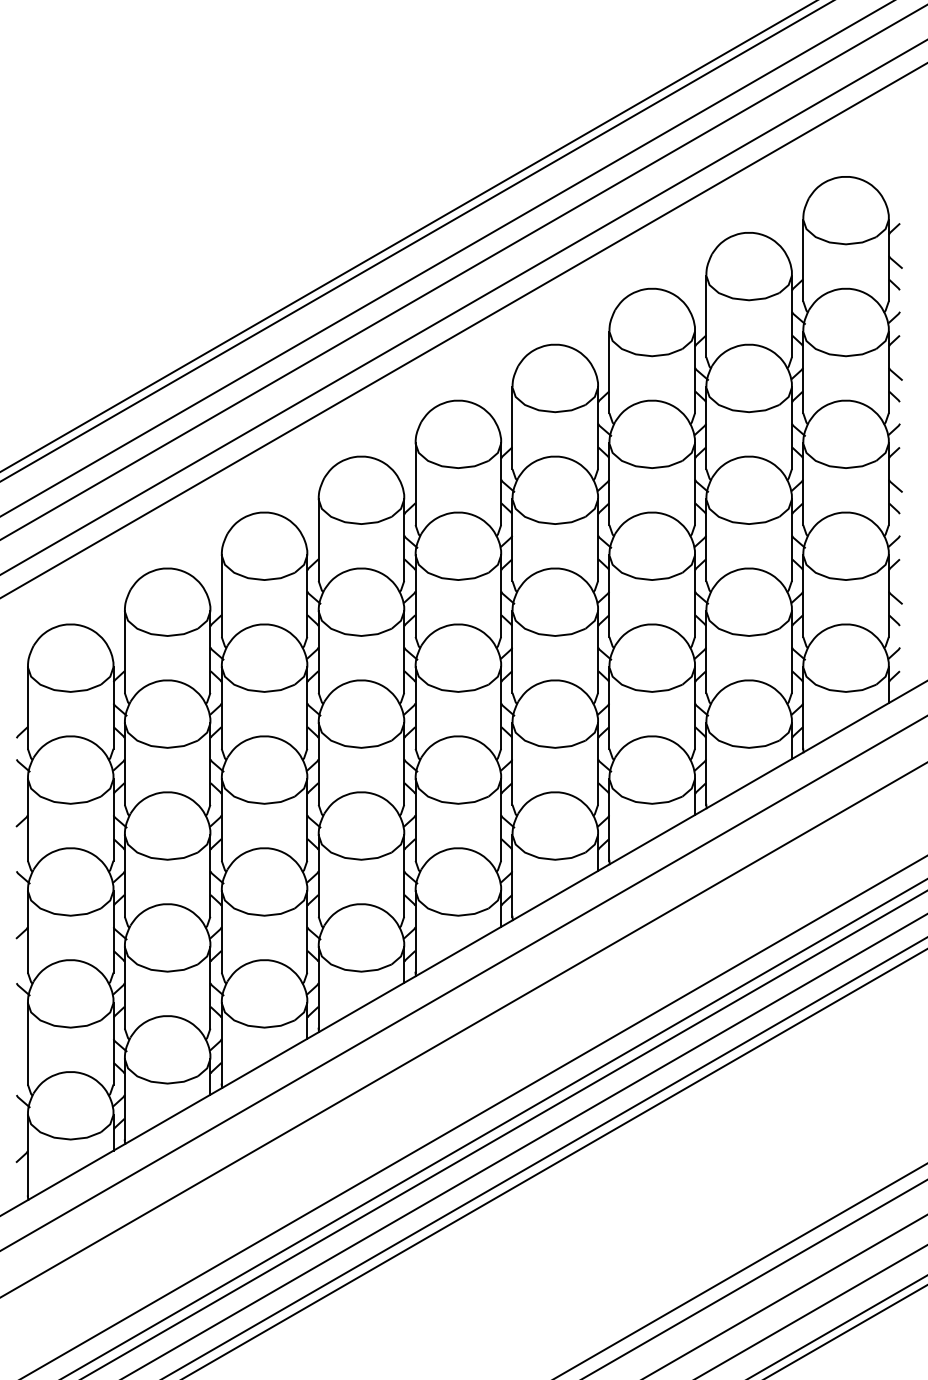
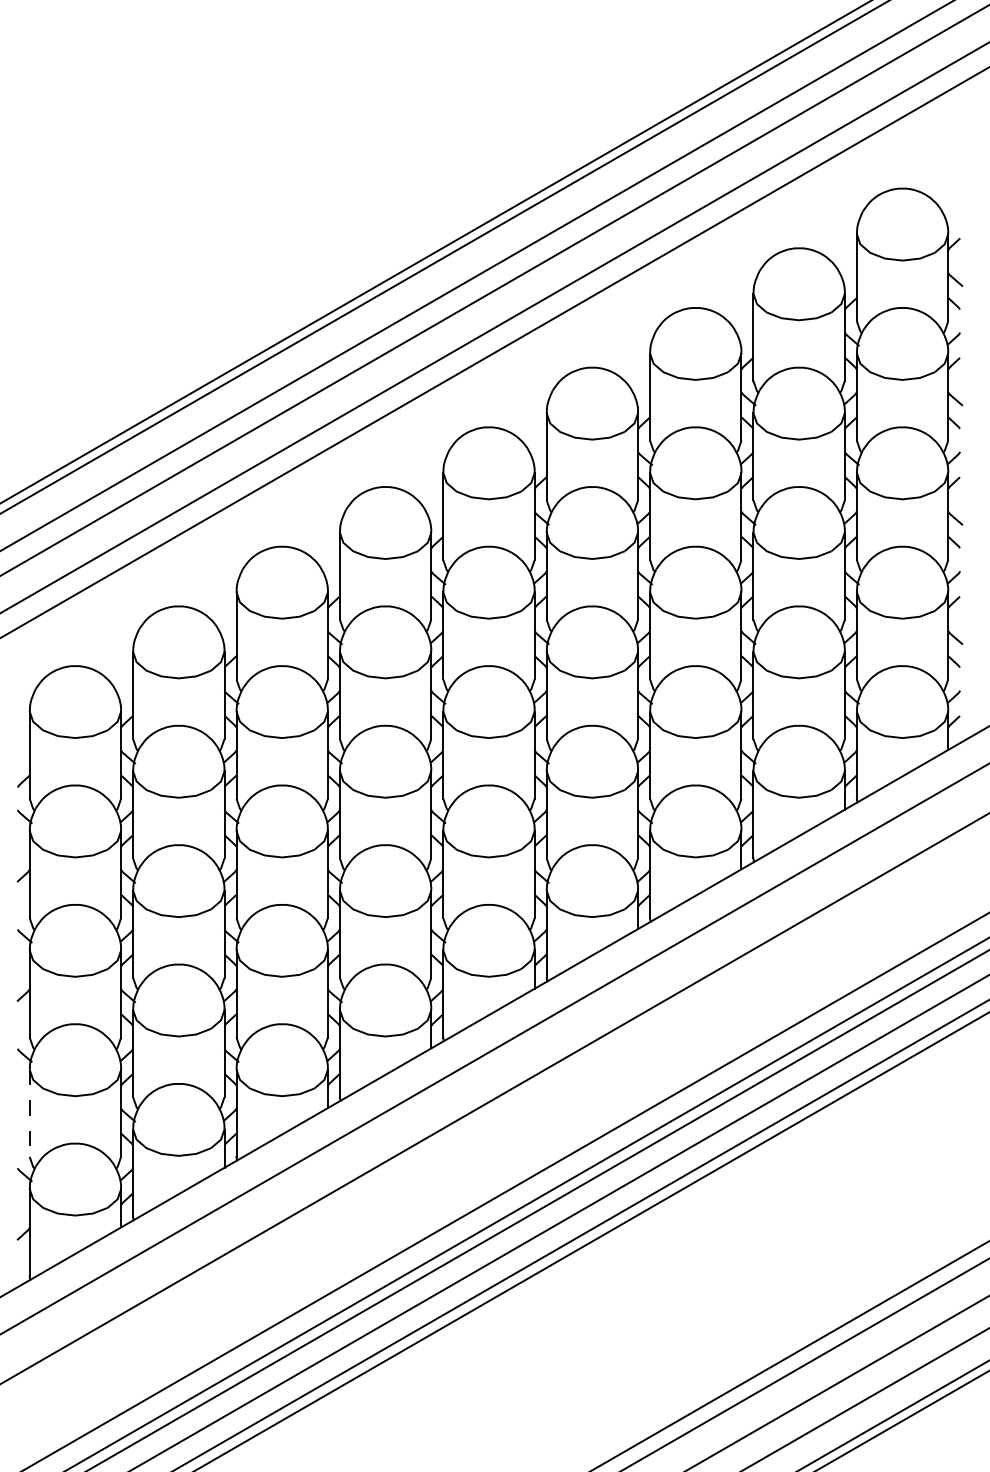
line: (27, 1043) -> (29, 1113), solid -> dashed

